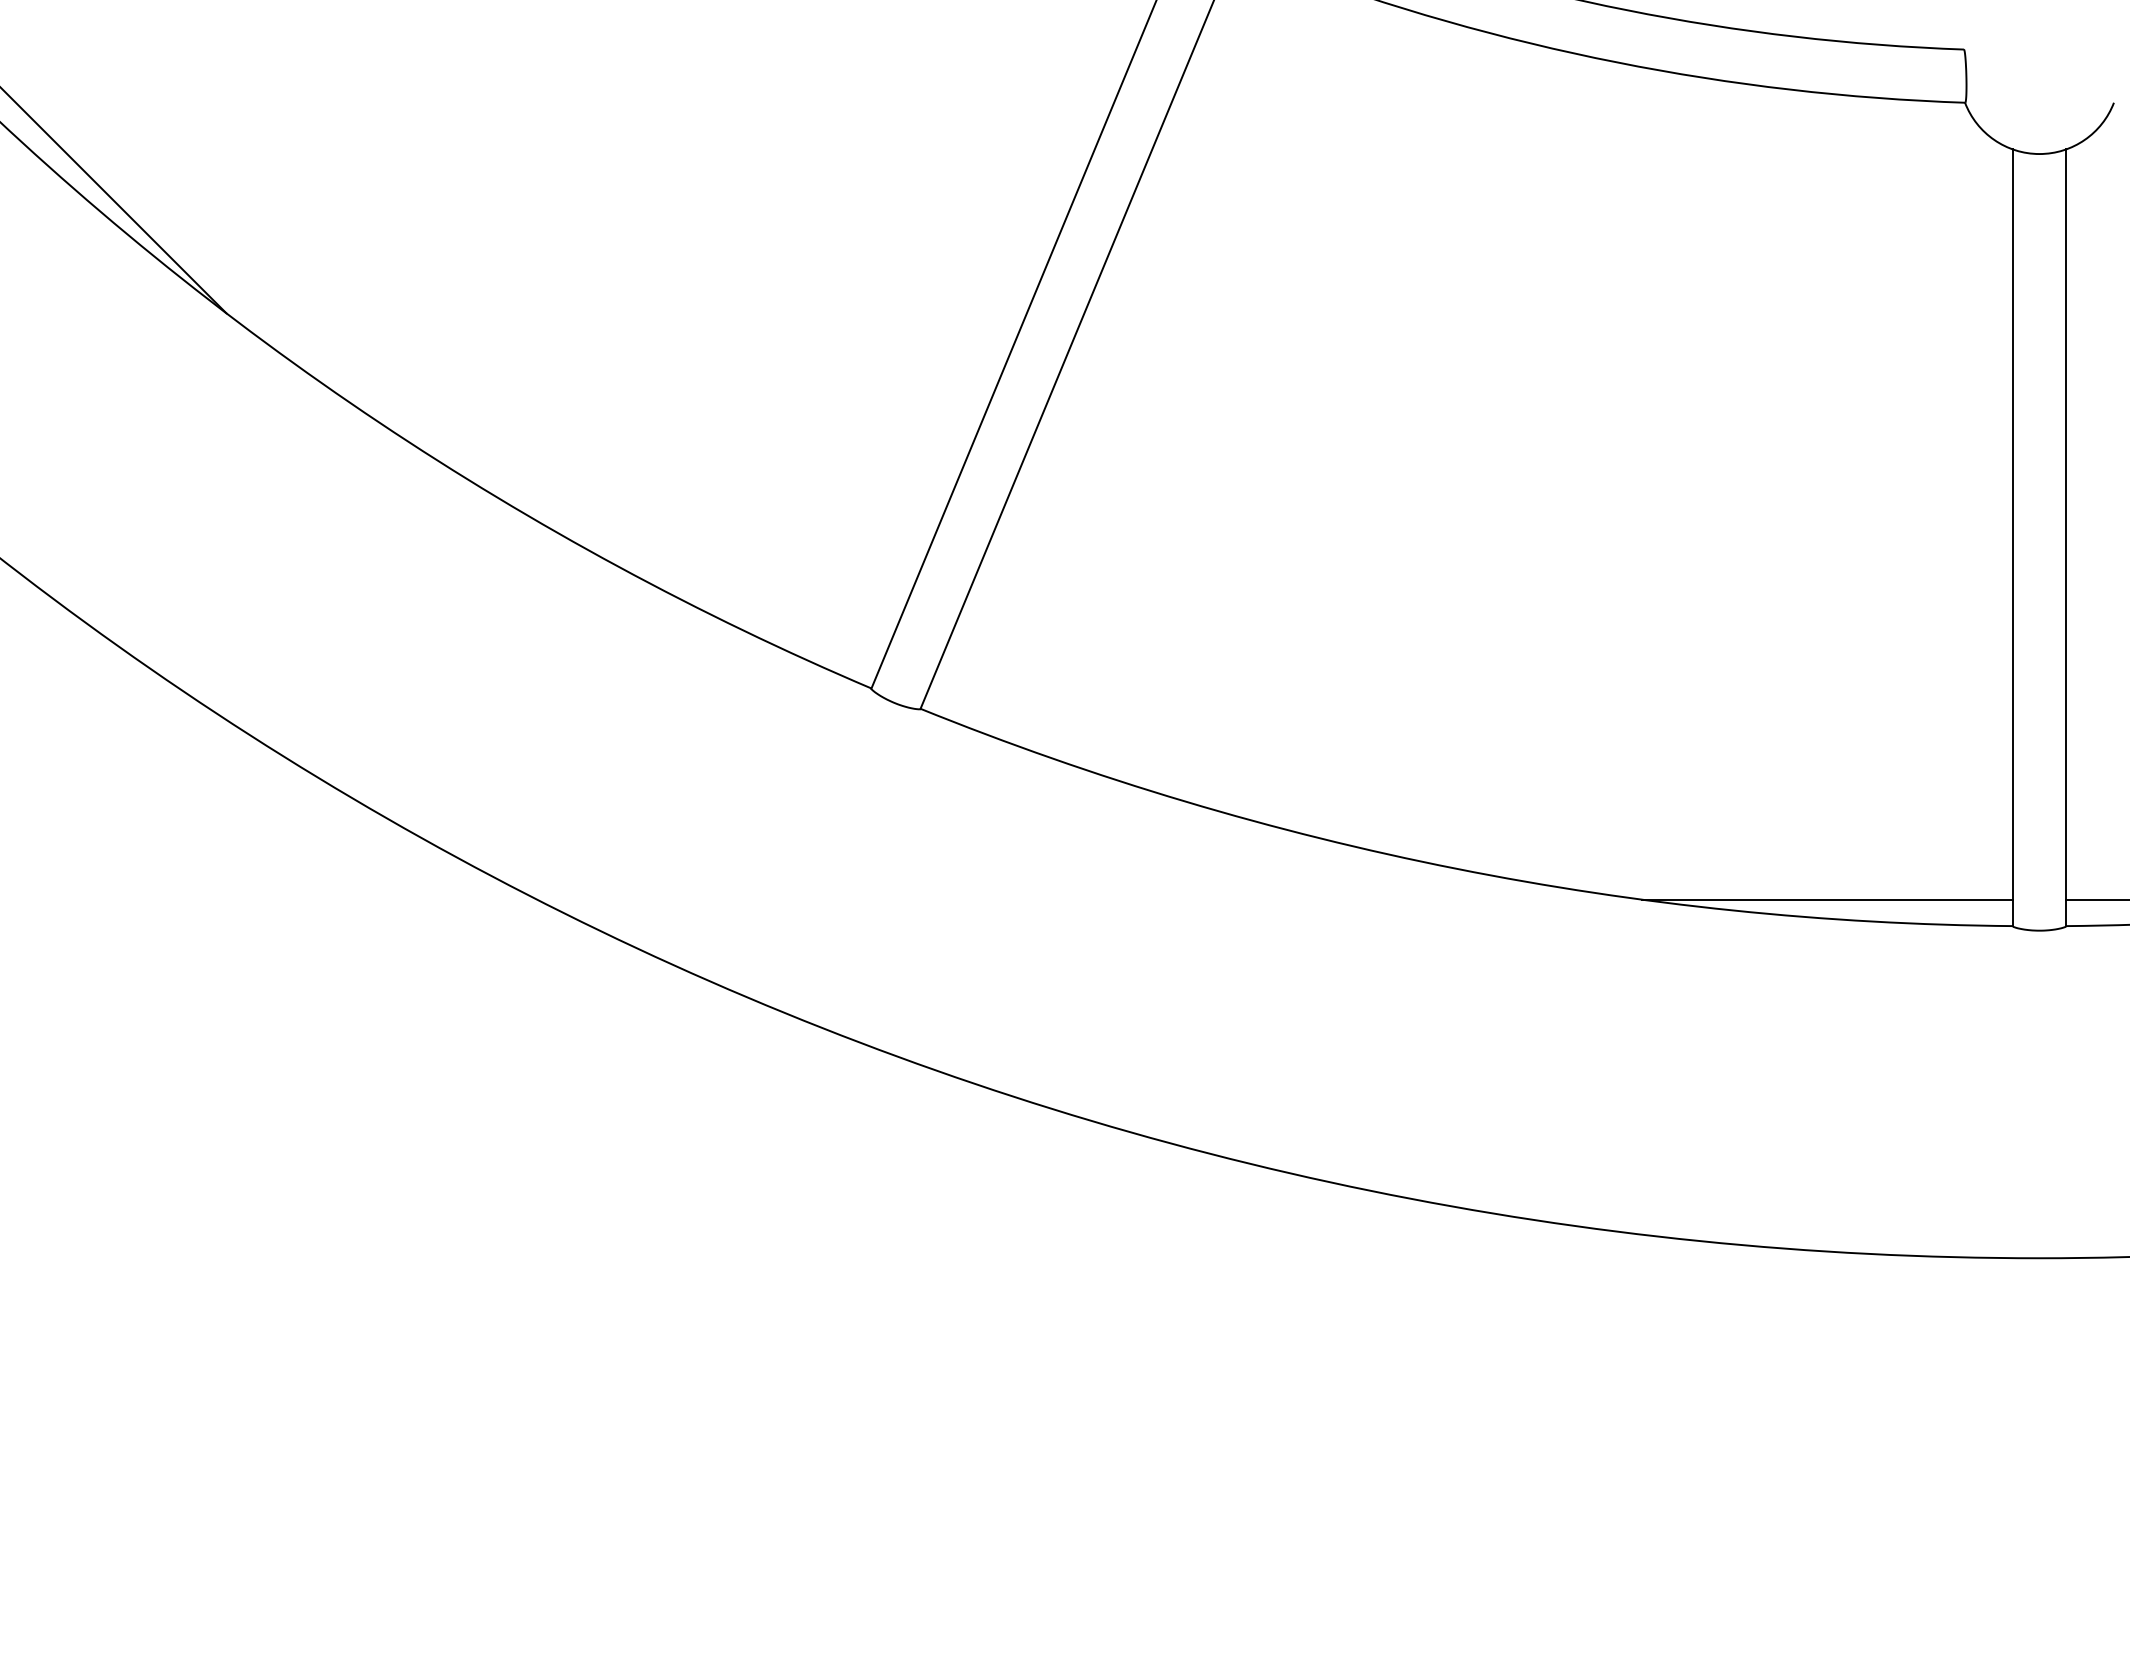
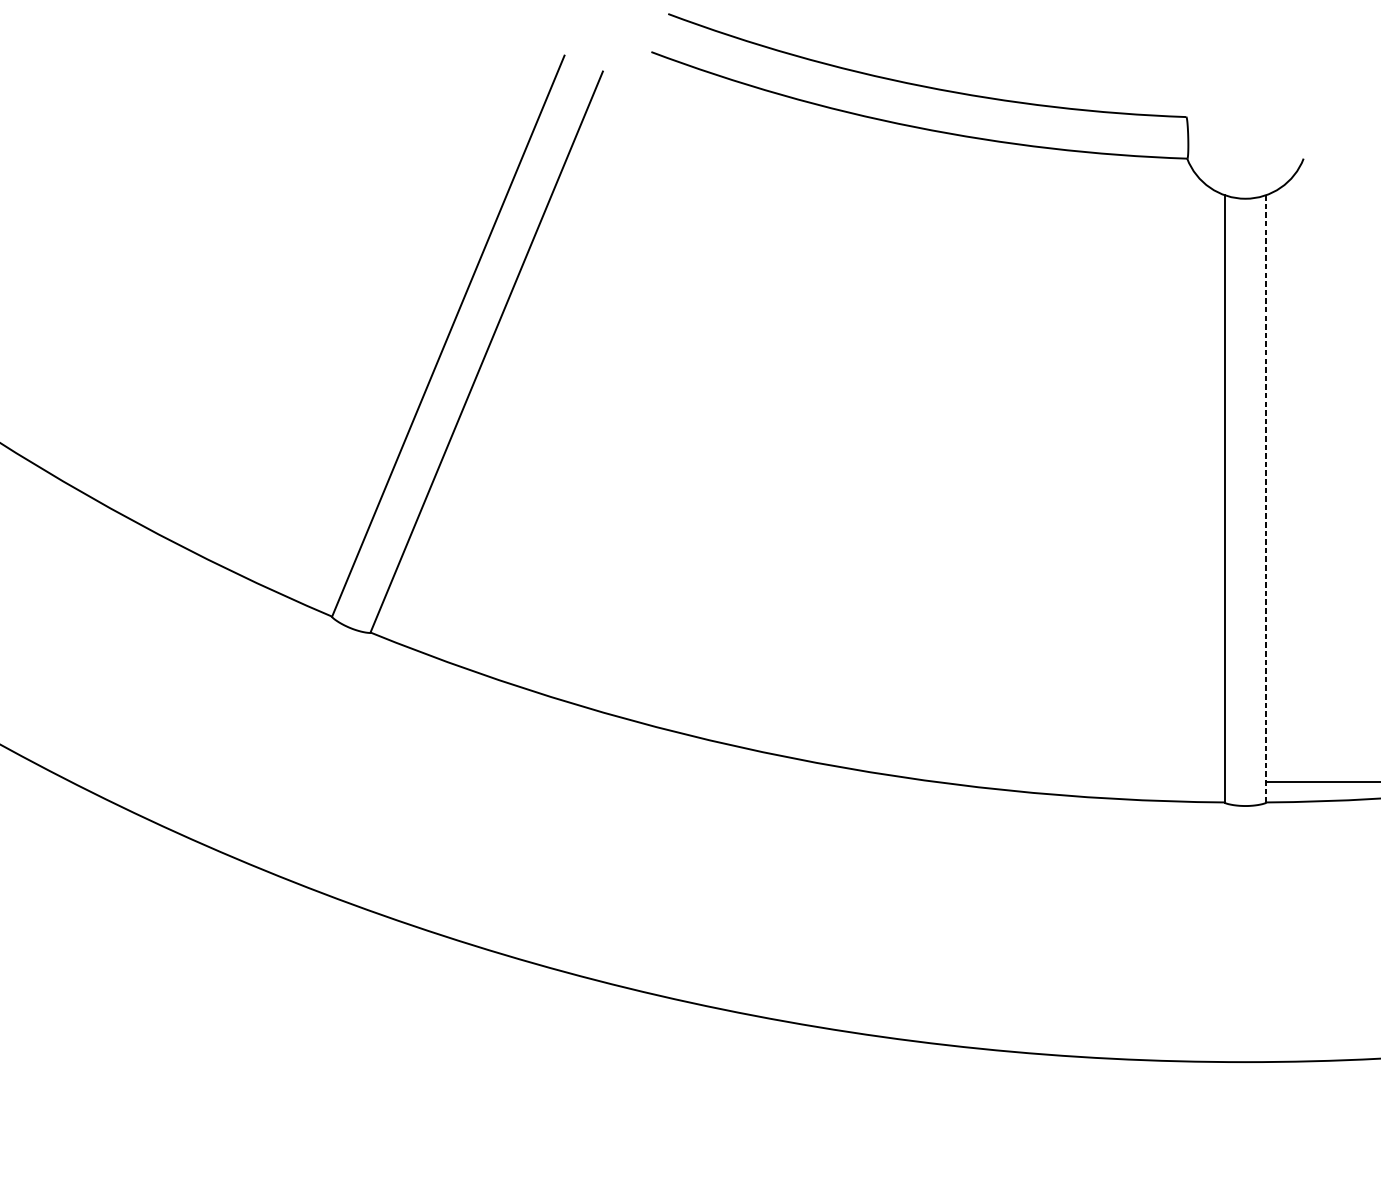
line: (2066, 538) -> (1266, 499), solid -> dashed
line: (1826, 899) -> (1078, 781), removed

